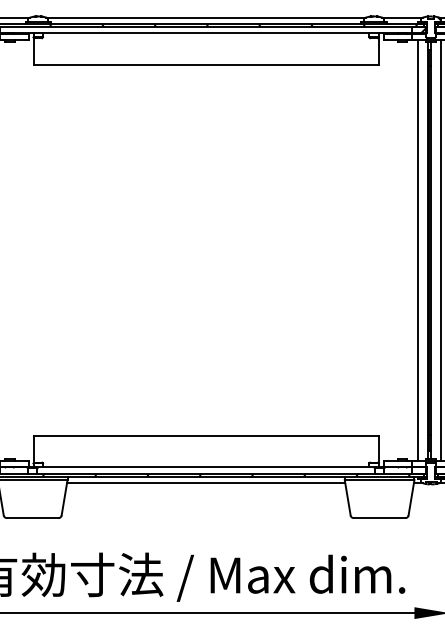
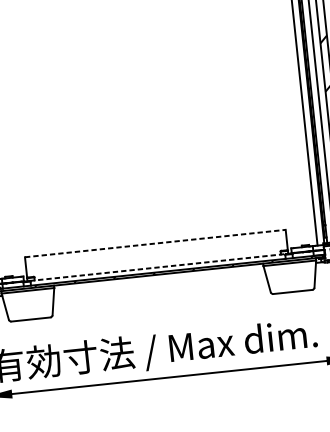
line: (206, 435) -> (155, 243), solid -> dashed
line: (206, 467) -> (158, 267), solid -> dashed
line: (206, 483) -> (159, 279), removed

